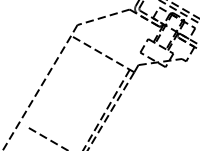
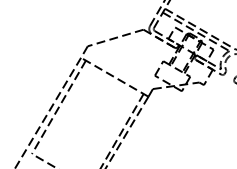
line: (50, 82) -> (58, 107), added

